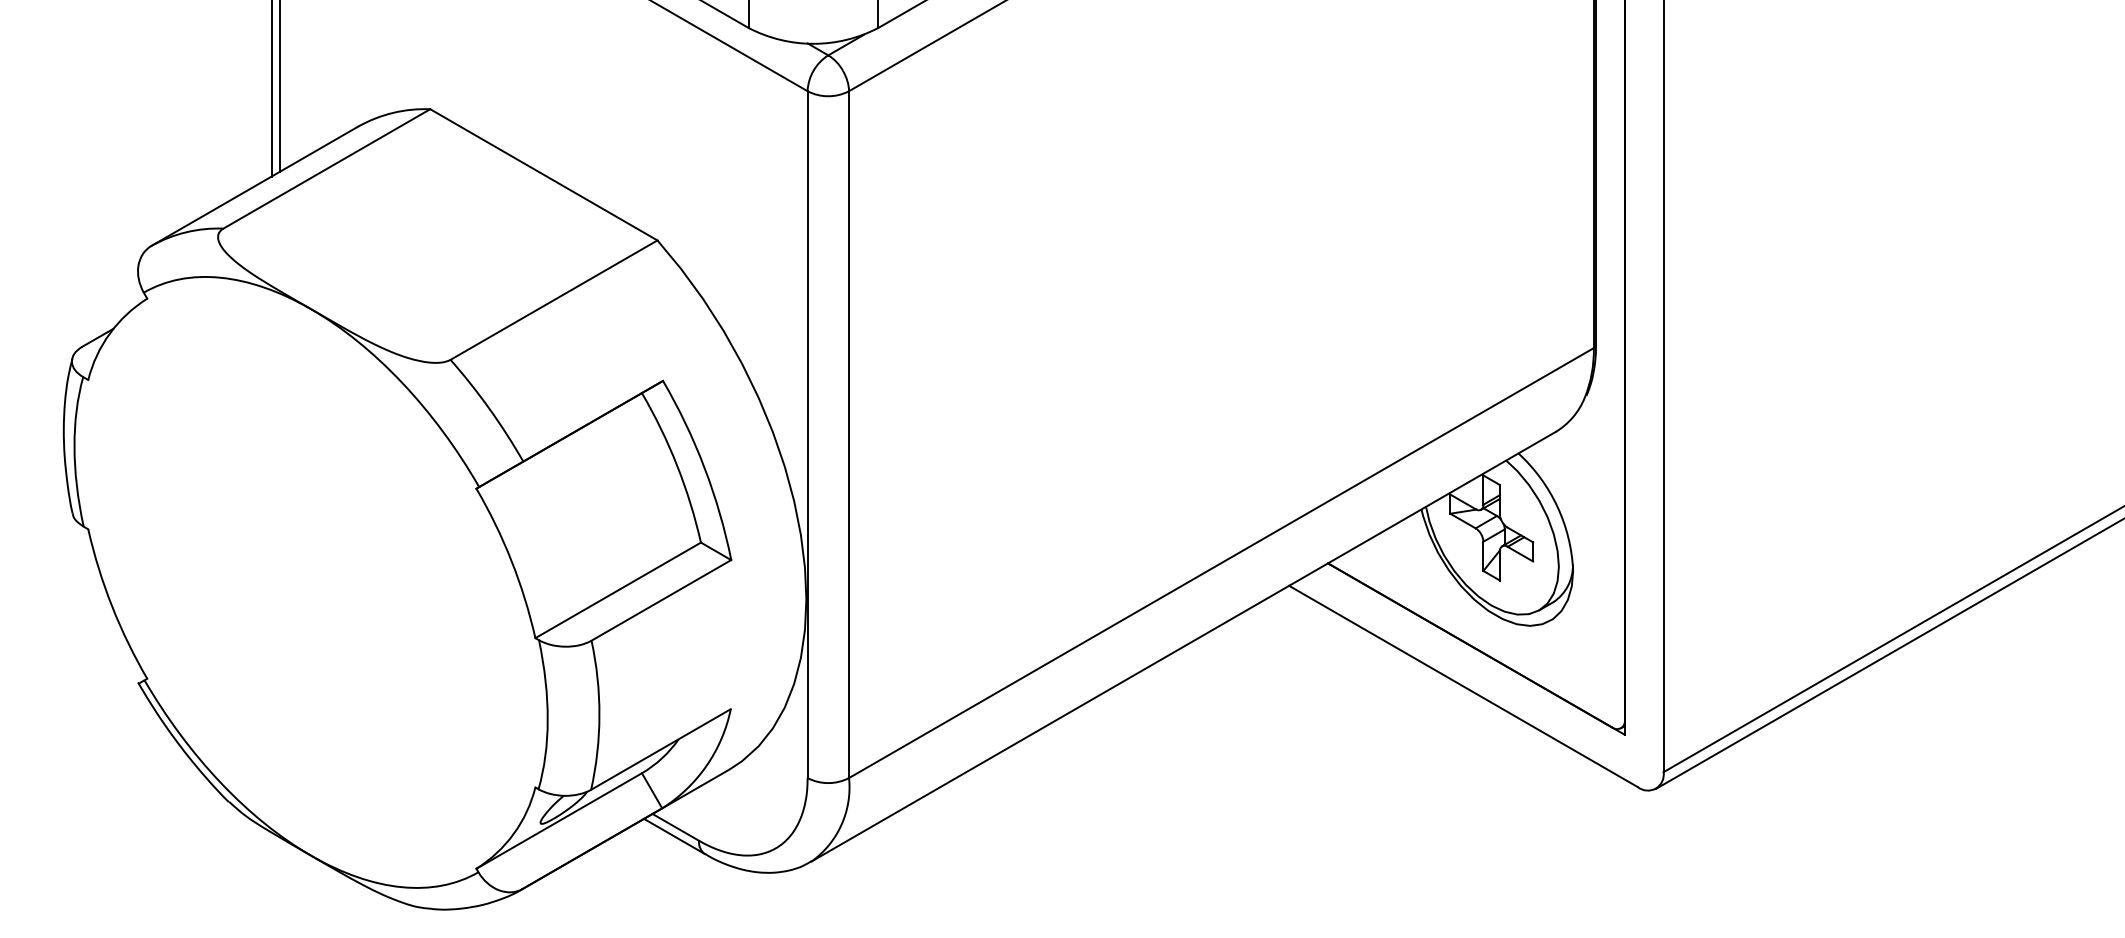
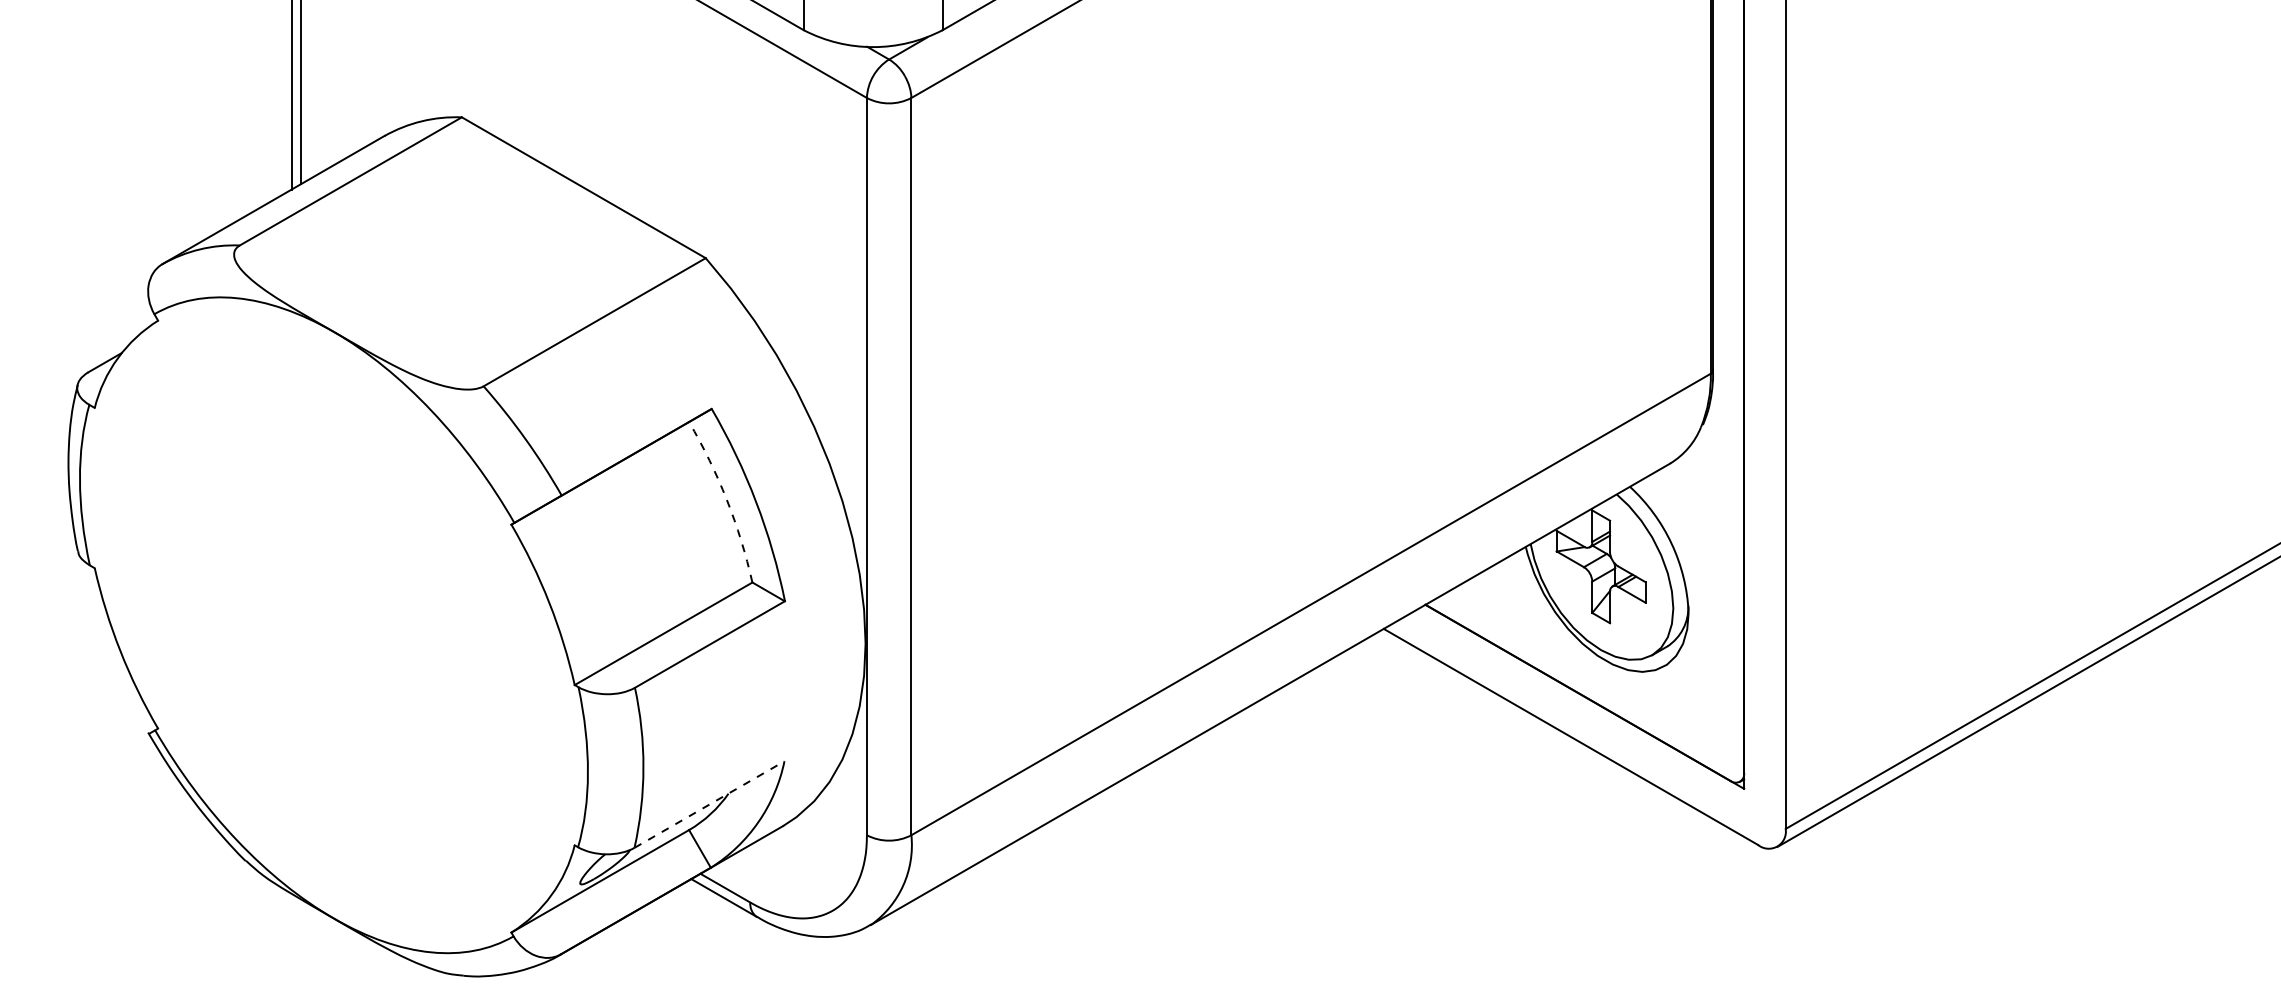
arc: (677, 465) -> (727, 499), solid -> dashed
line: (661, 749) -> (710, 804), solid -> dashed

